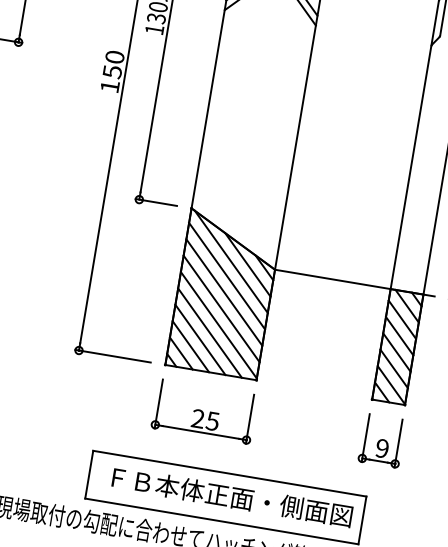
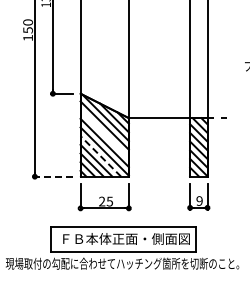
line: (223, 292) -> (104, 134), removed
line: (209, 333) -> (100, 156), solid -> dashed
line: (112, 355) -> (52, 176), solid -> dashed

